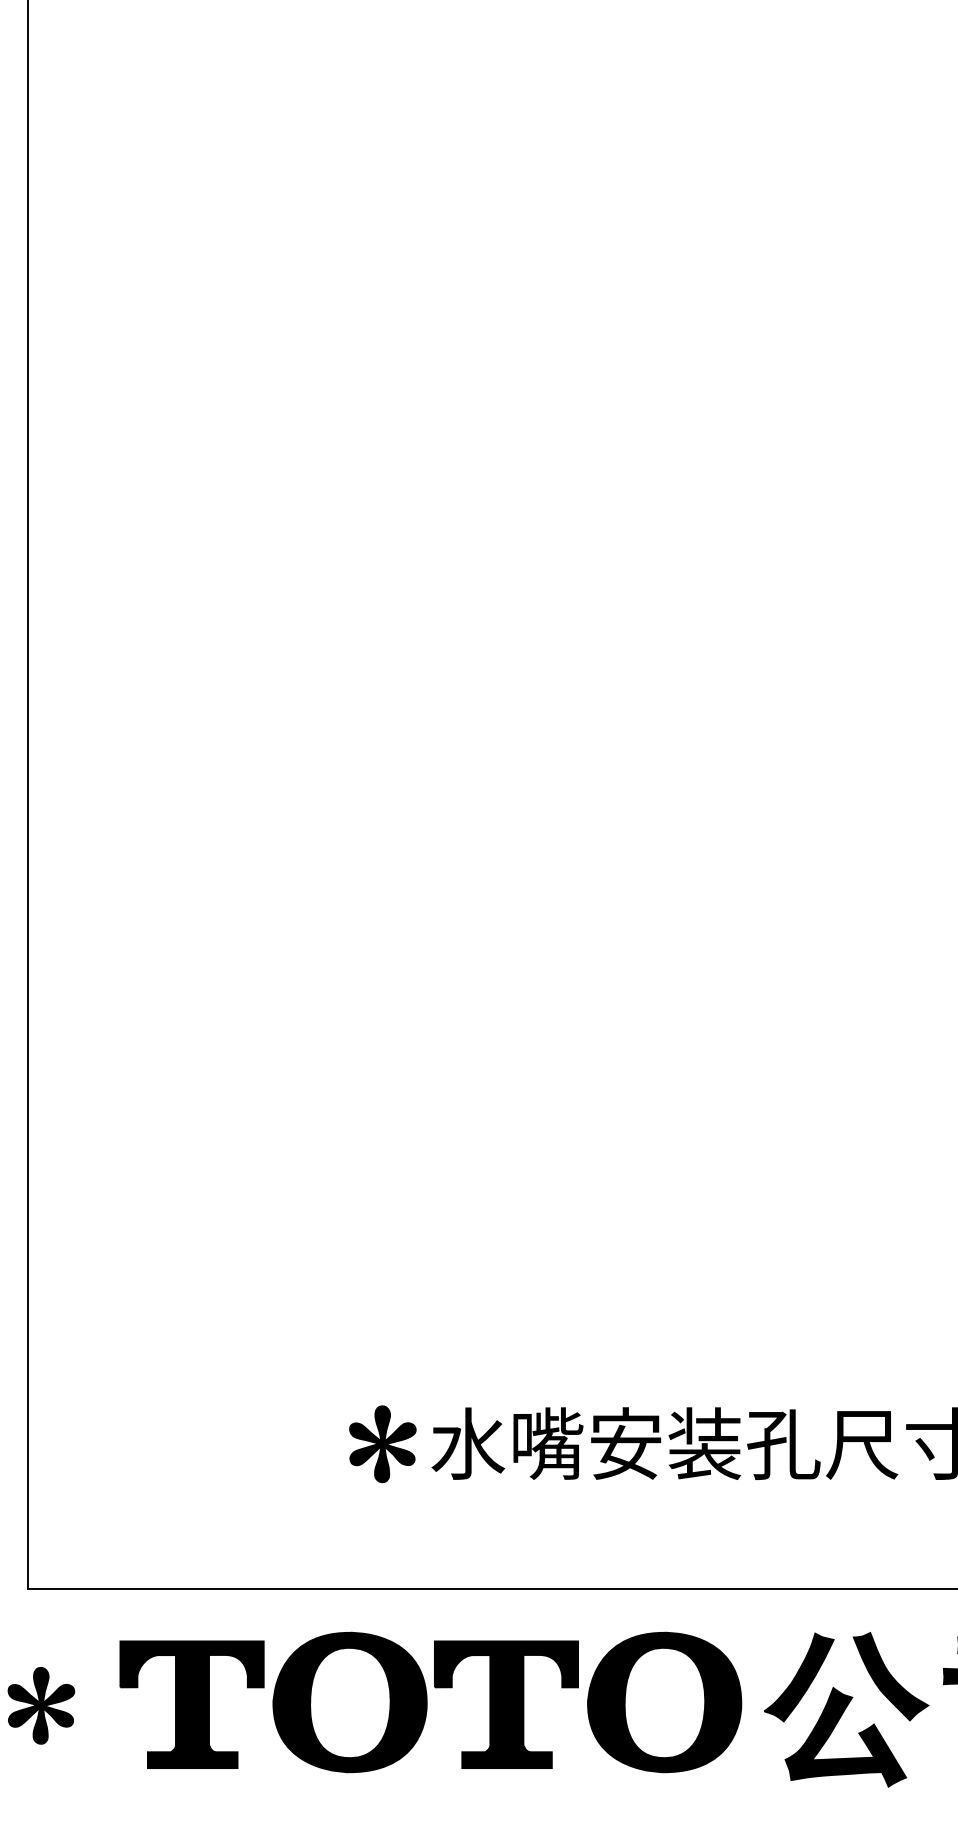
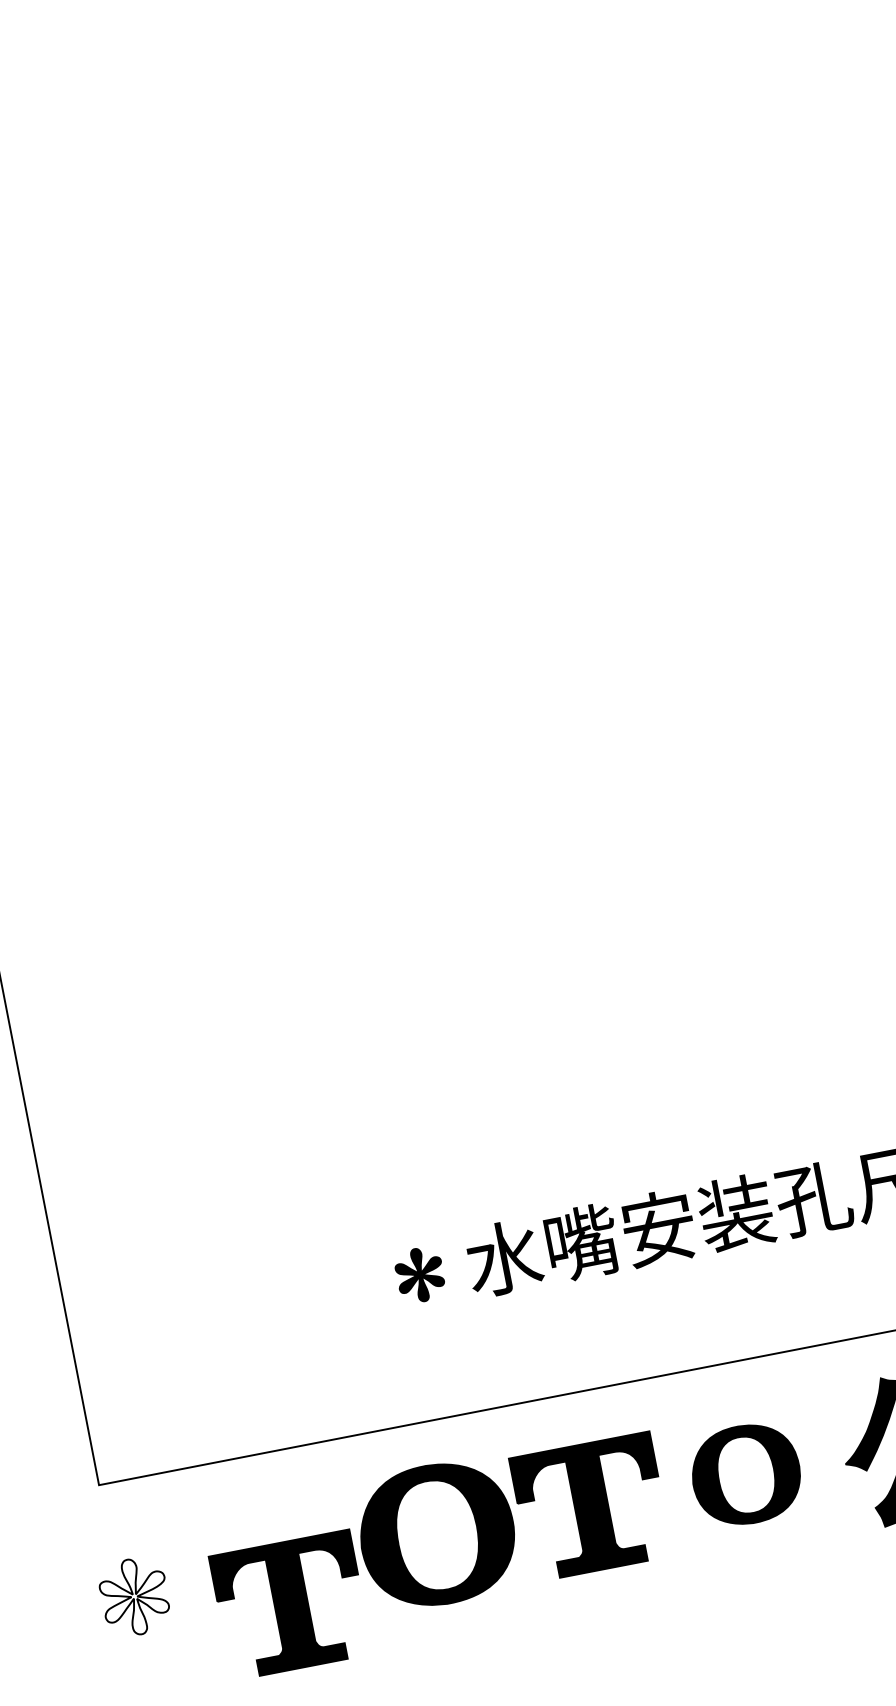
part: (382, 1444) -> (419, 1275), size x0.7
part: (664, 1702) -> (745, 1474), size x0.7
part: (191, 1704) -> (290, 1605), moved
fill: (41, 1705) -> (134, 1596), removed

